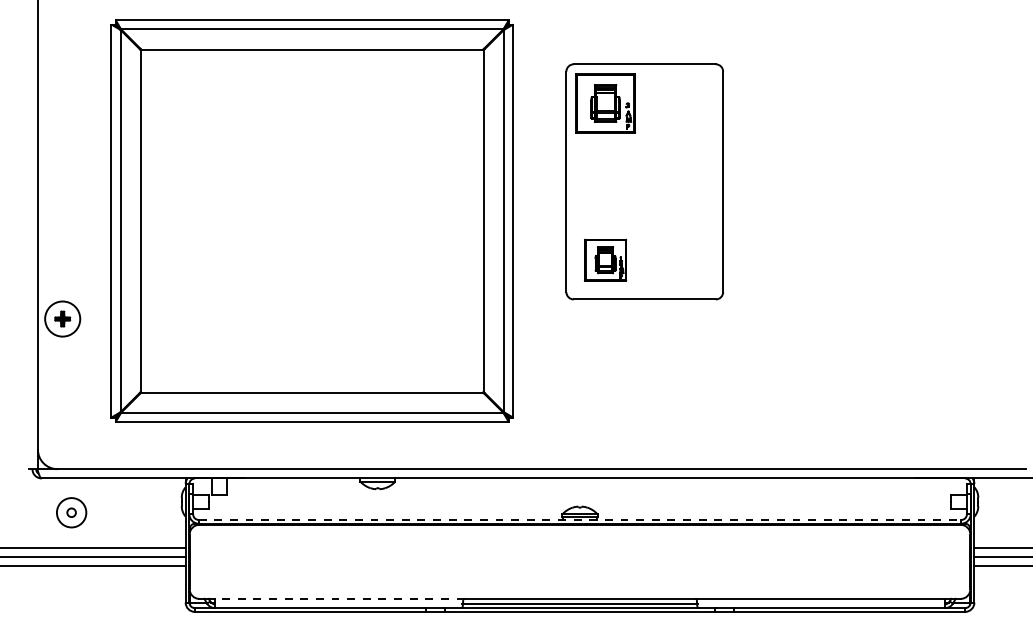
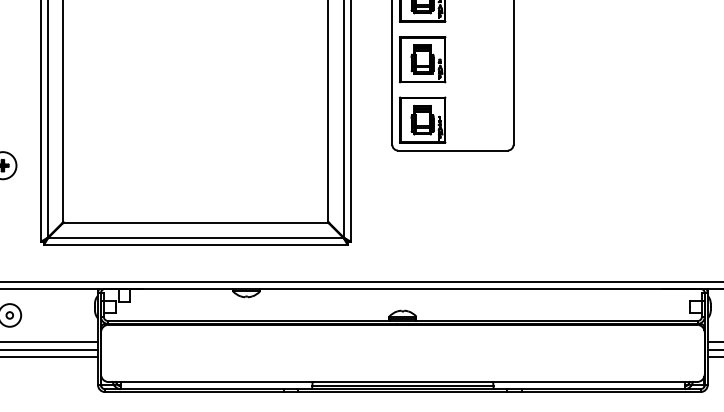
part: (605, 181) -> (422, 59), added
part: (605, 260) -> (422, 120), size x1.43
line: (580, 519) -> (403, 320), dashed -> solid
line: (339, 598) -> (216, 381), dashed -> solid

